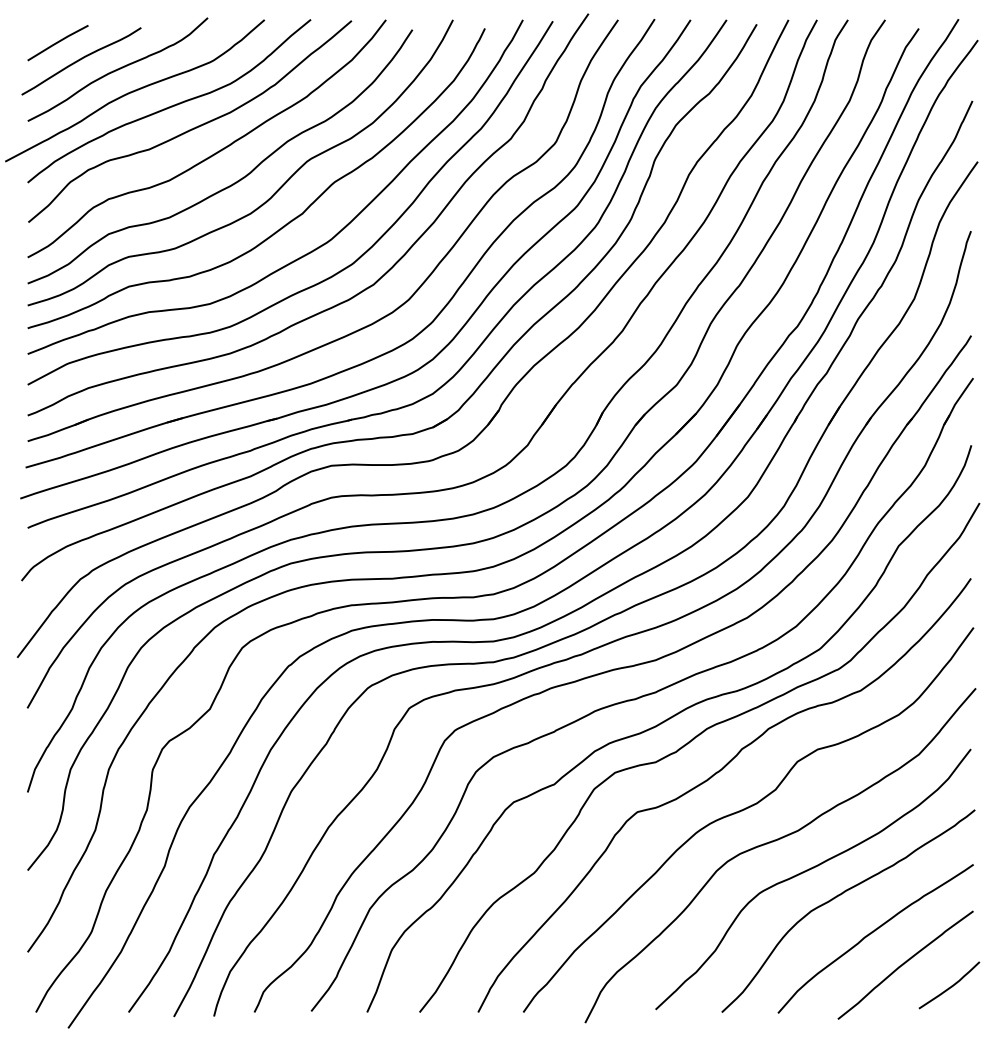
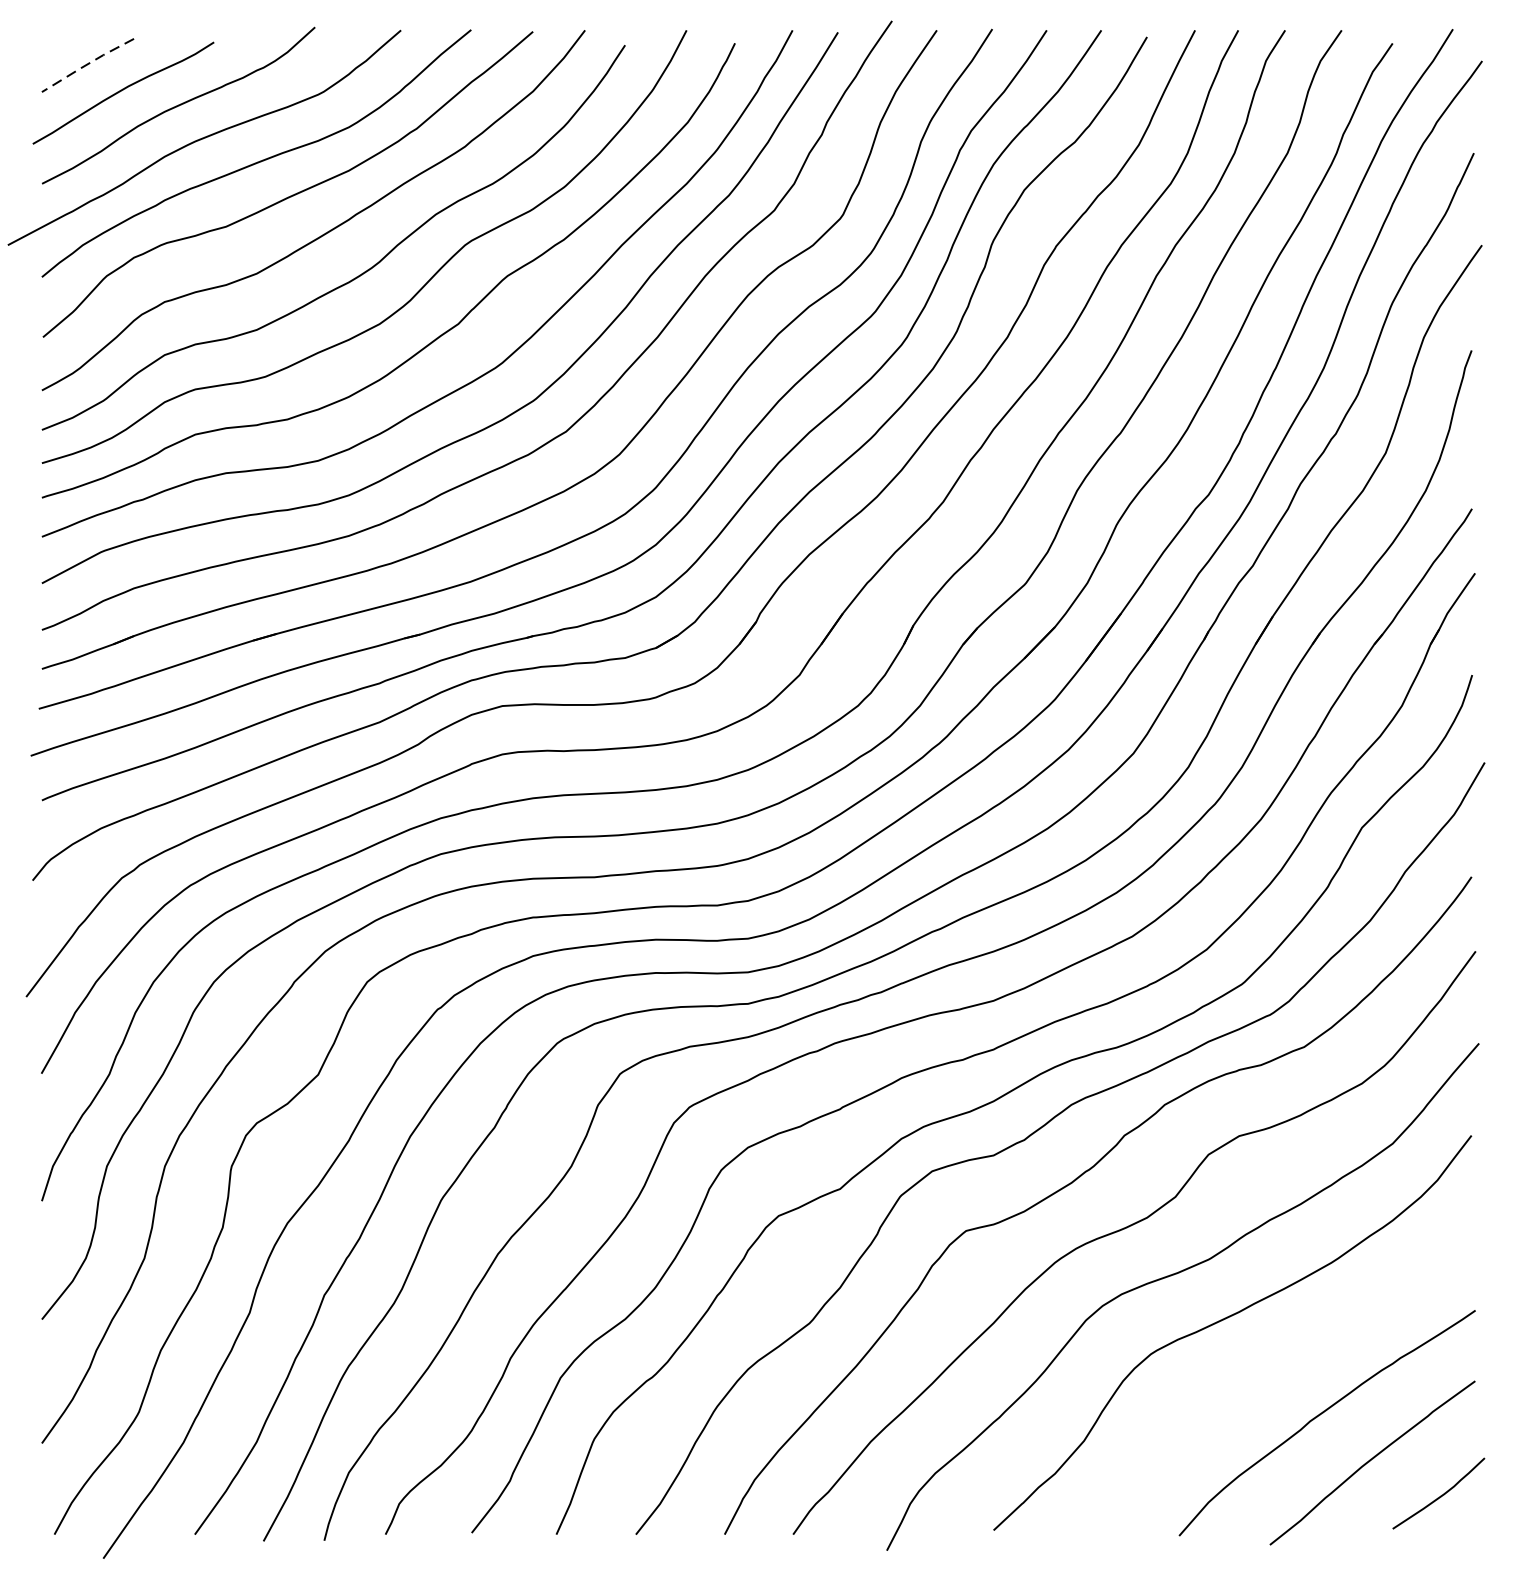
line: (57, 42) -> (87, 64), solid -> dashed
curve: (840, 895) -> (1273, 1357), removed

